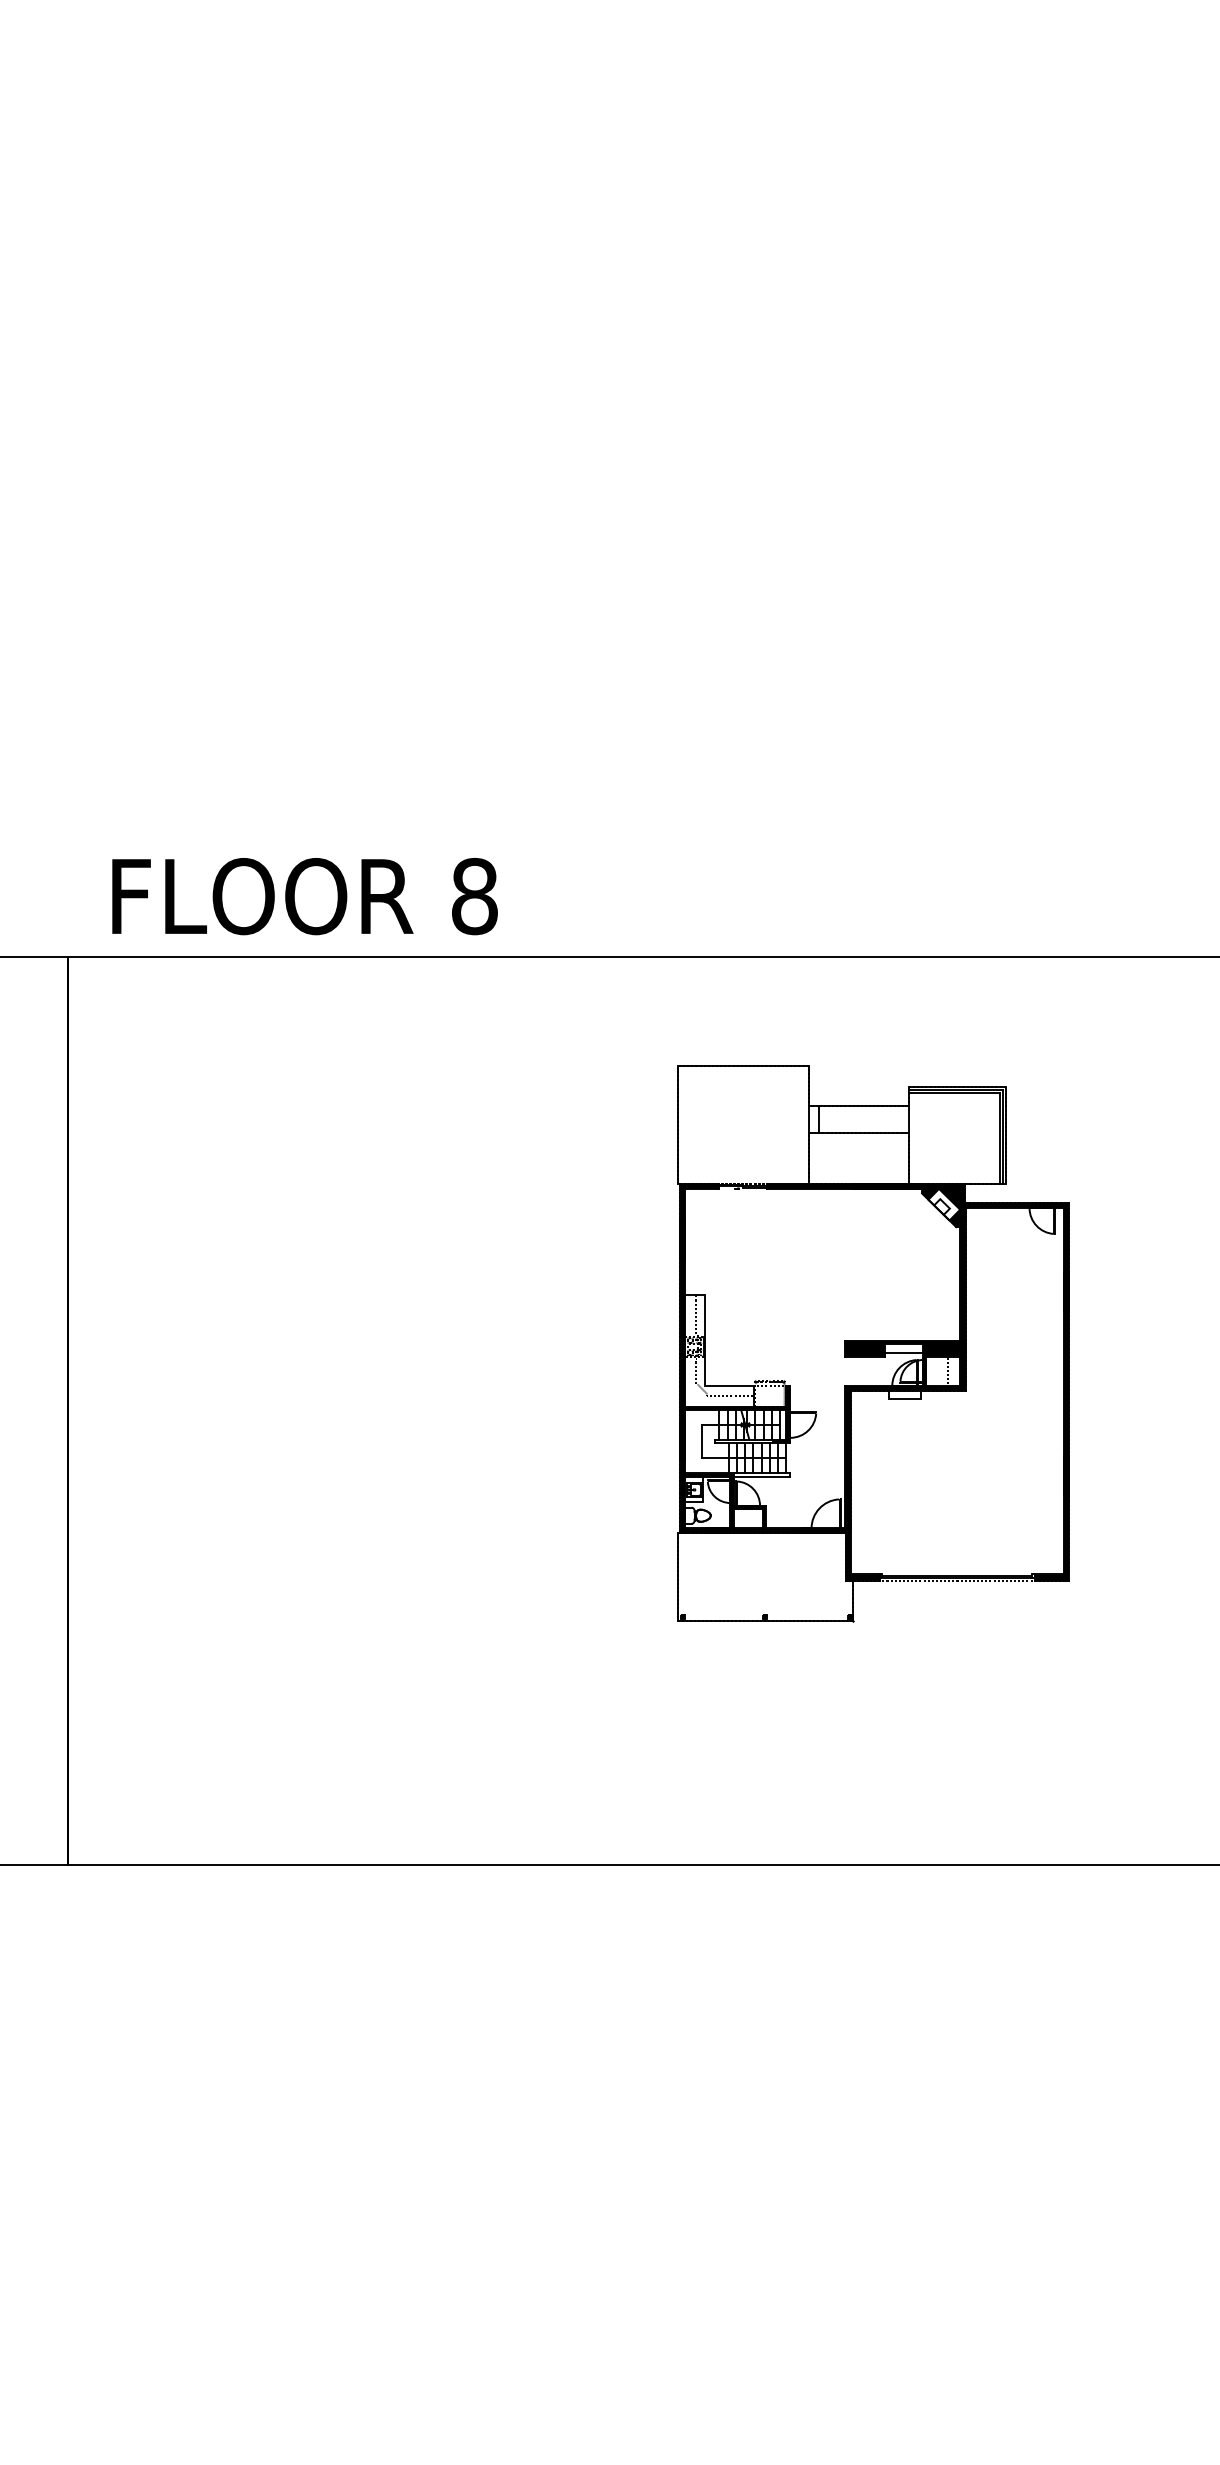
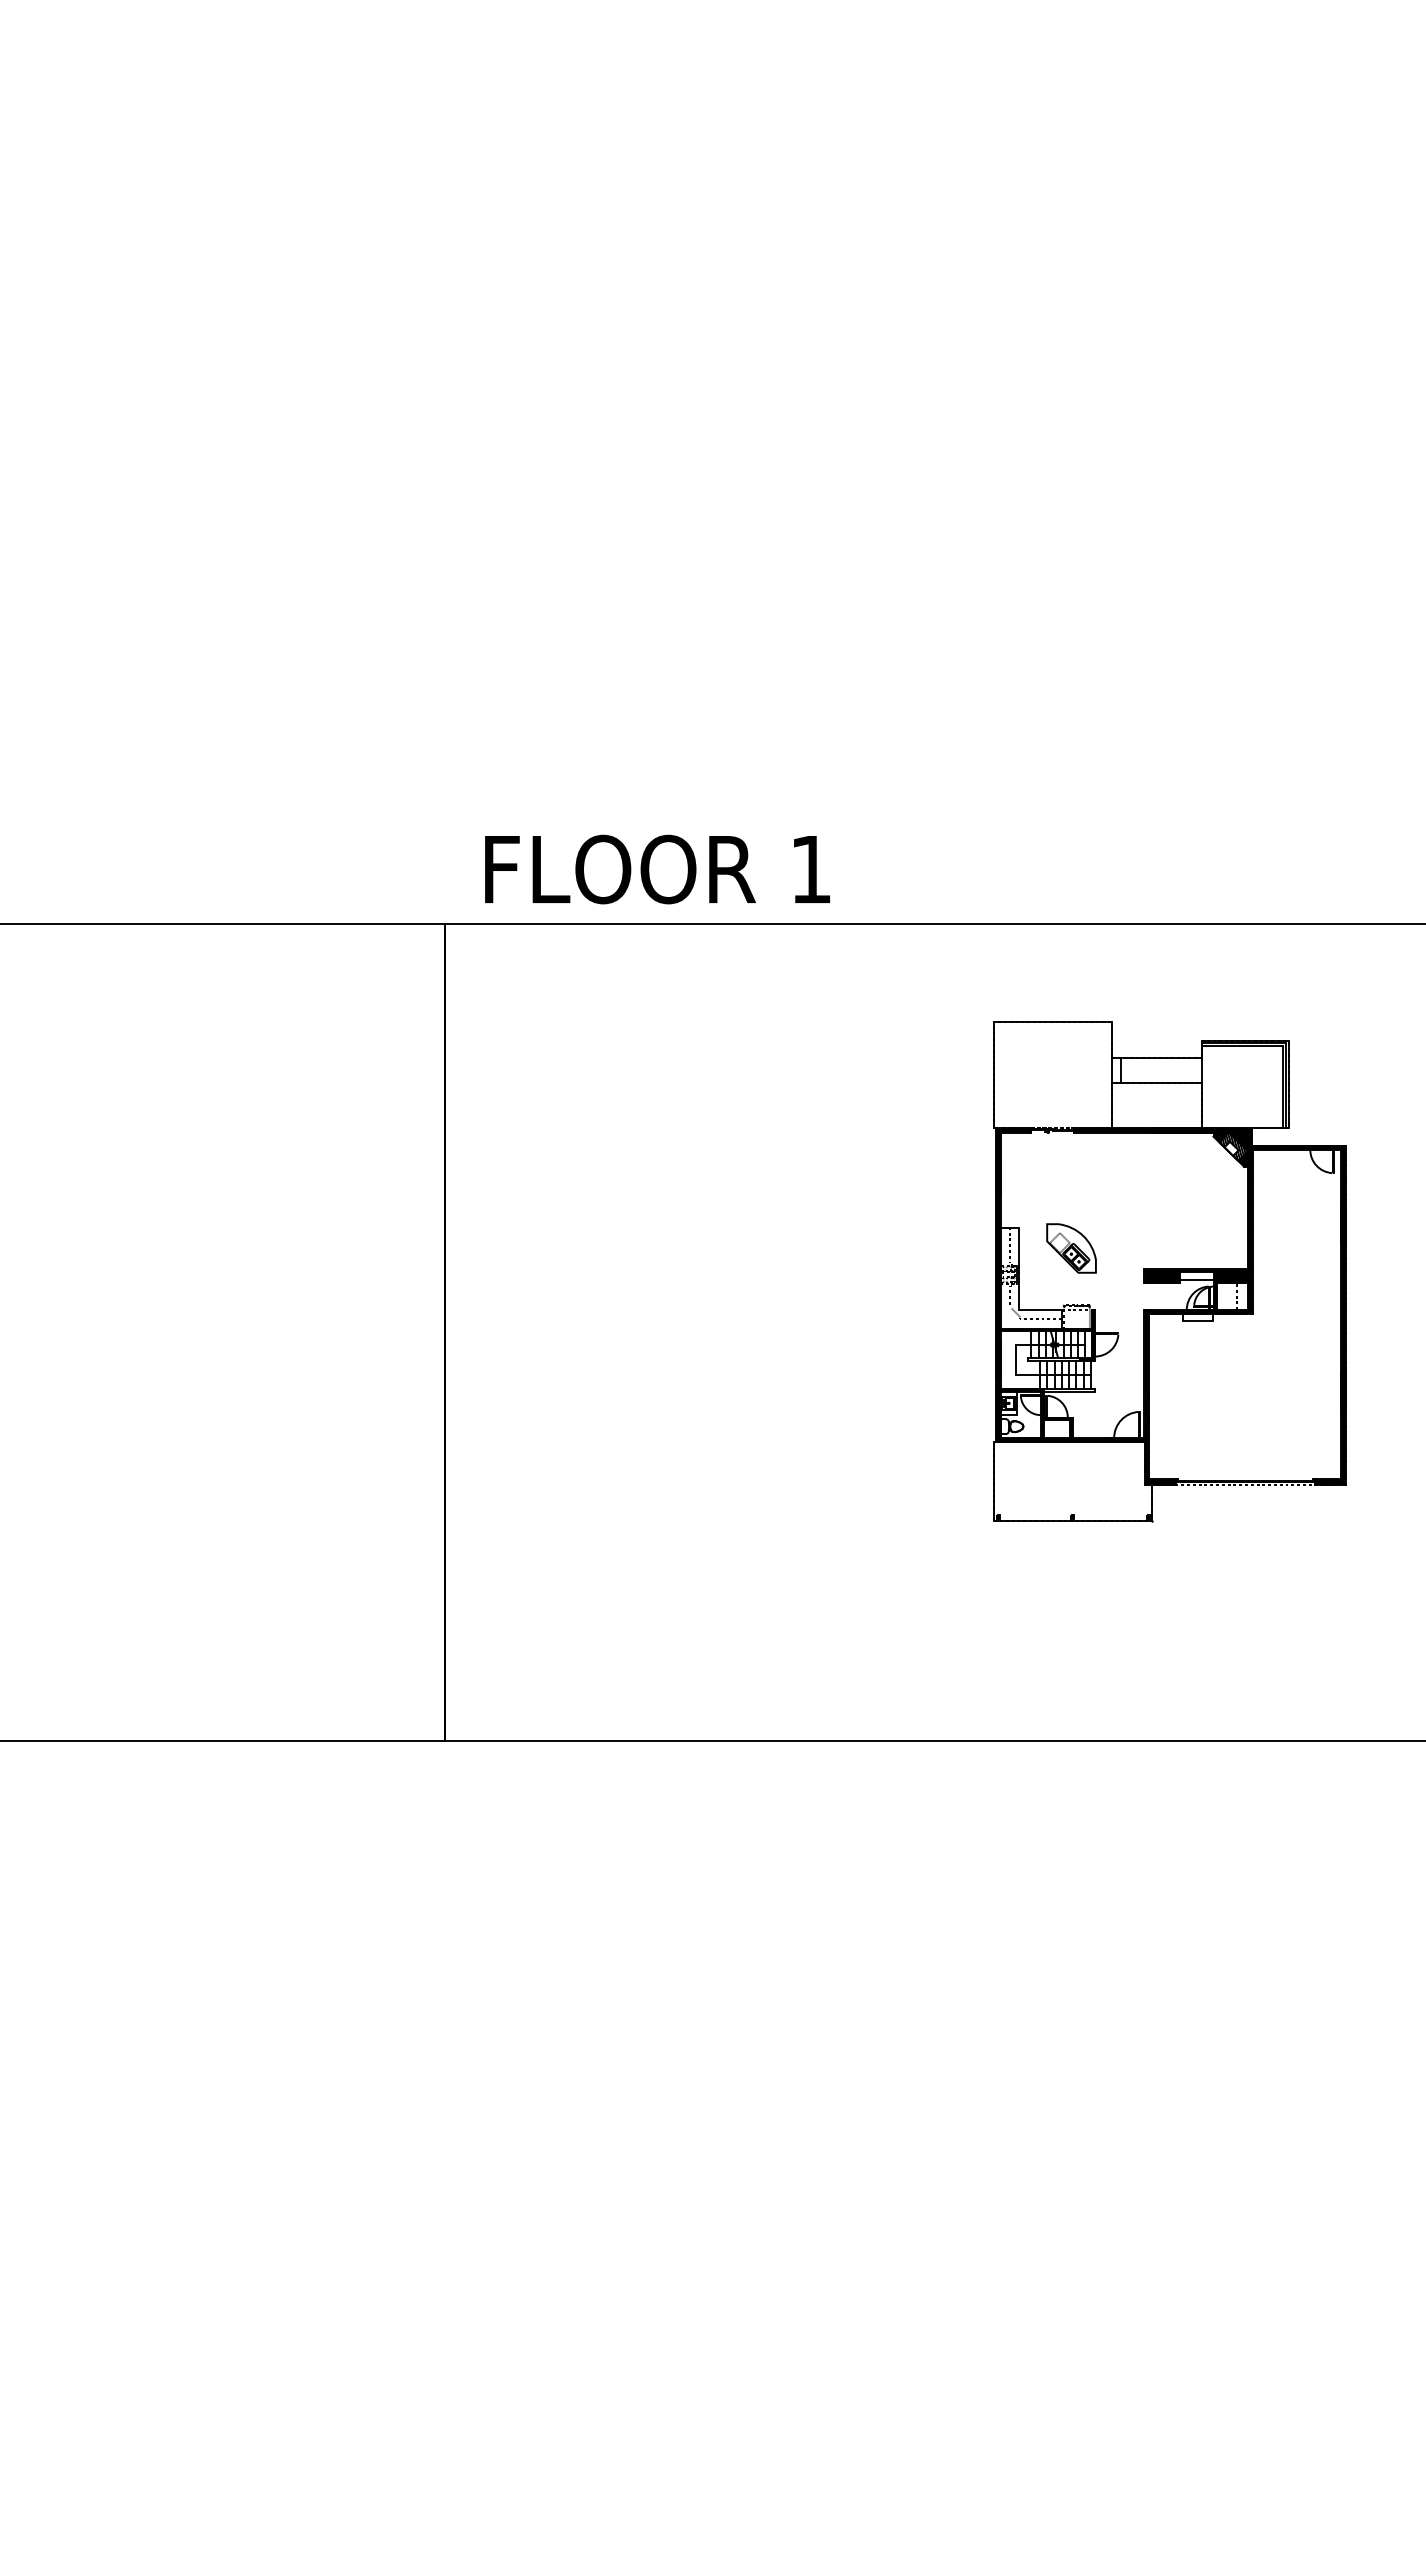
text: (474, 896) -> (810, 869), 8 -> 1
hatch: (944, 1204) -> (1233, 1146), added
part: (764, 1317) -> (1071, 1248), added

